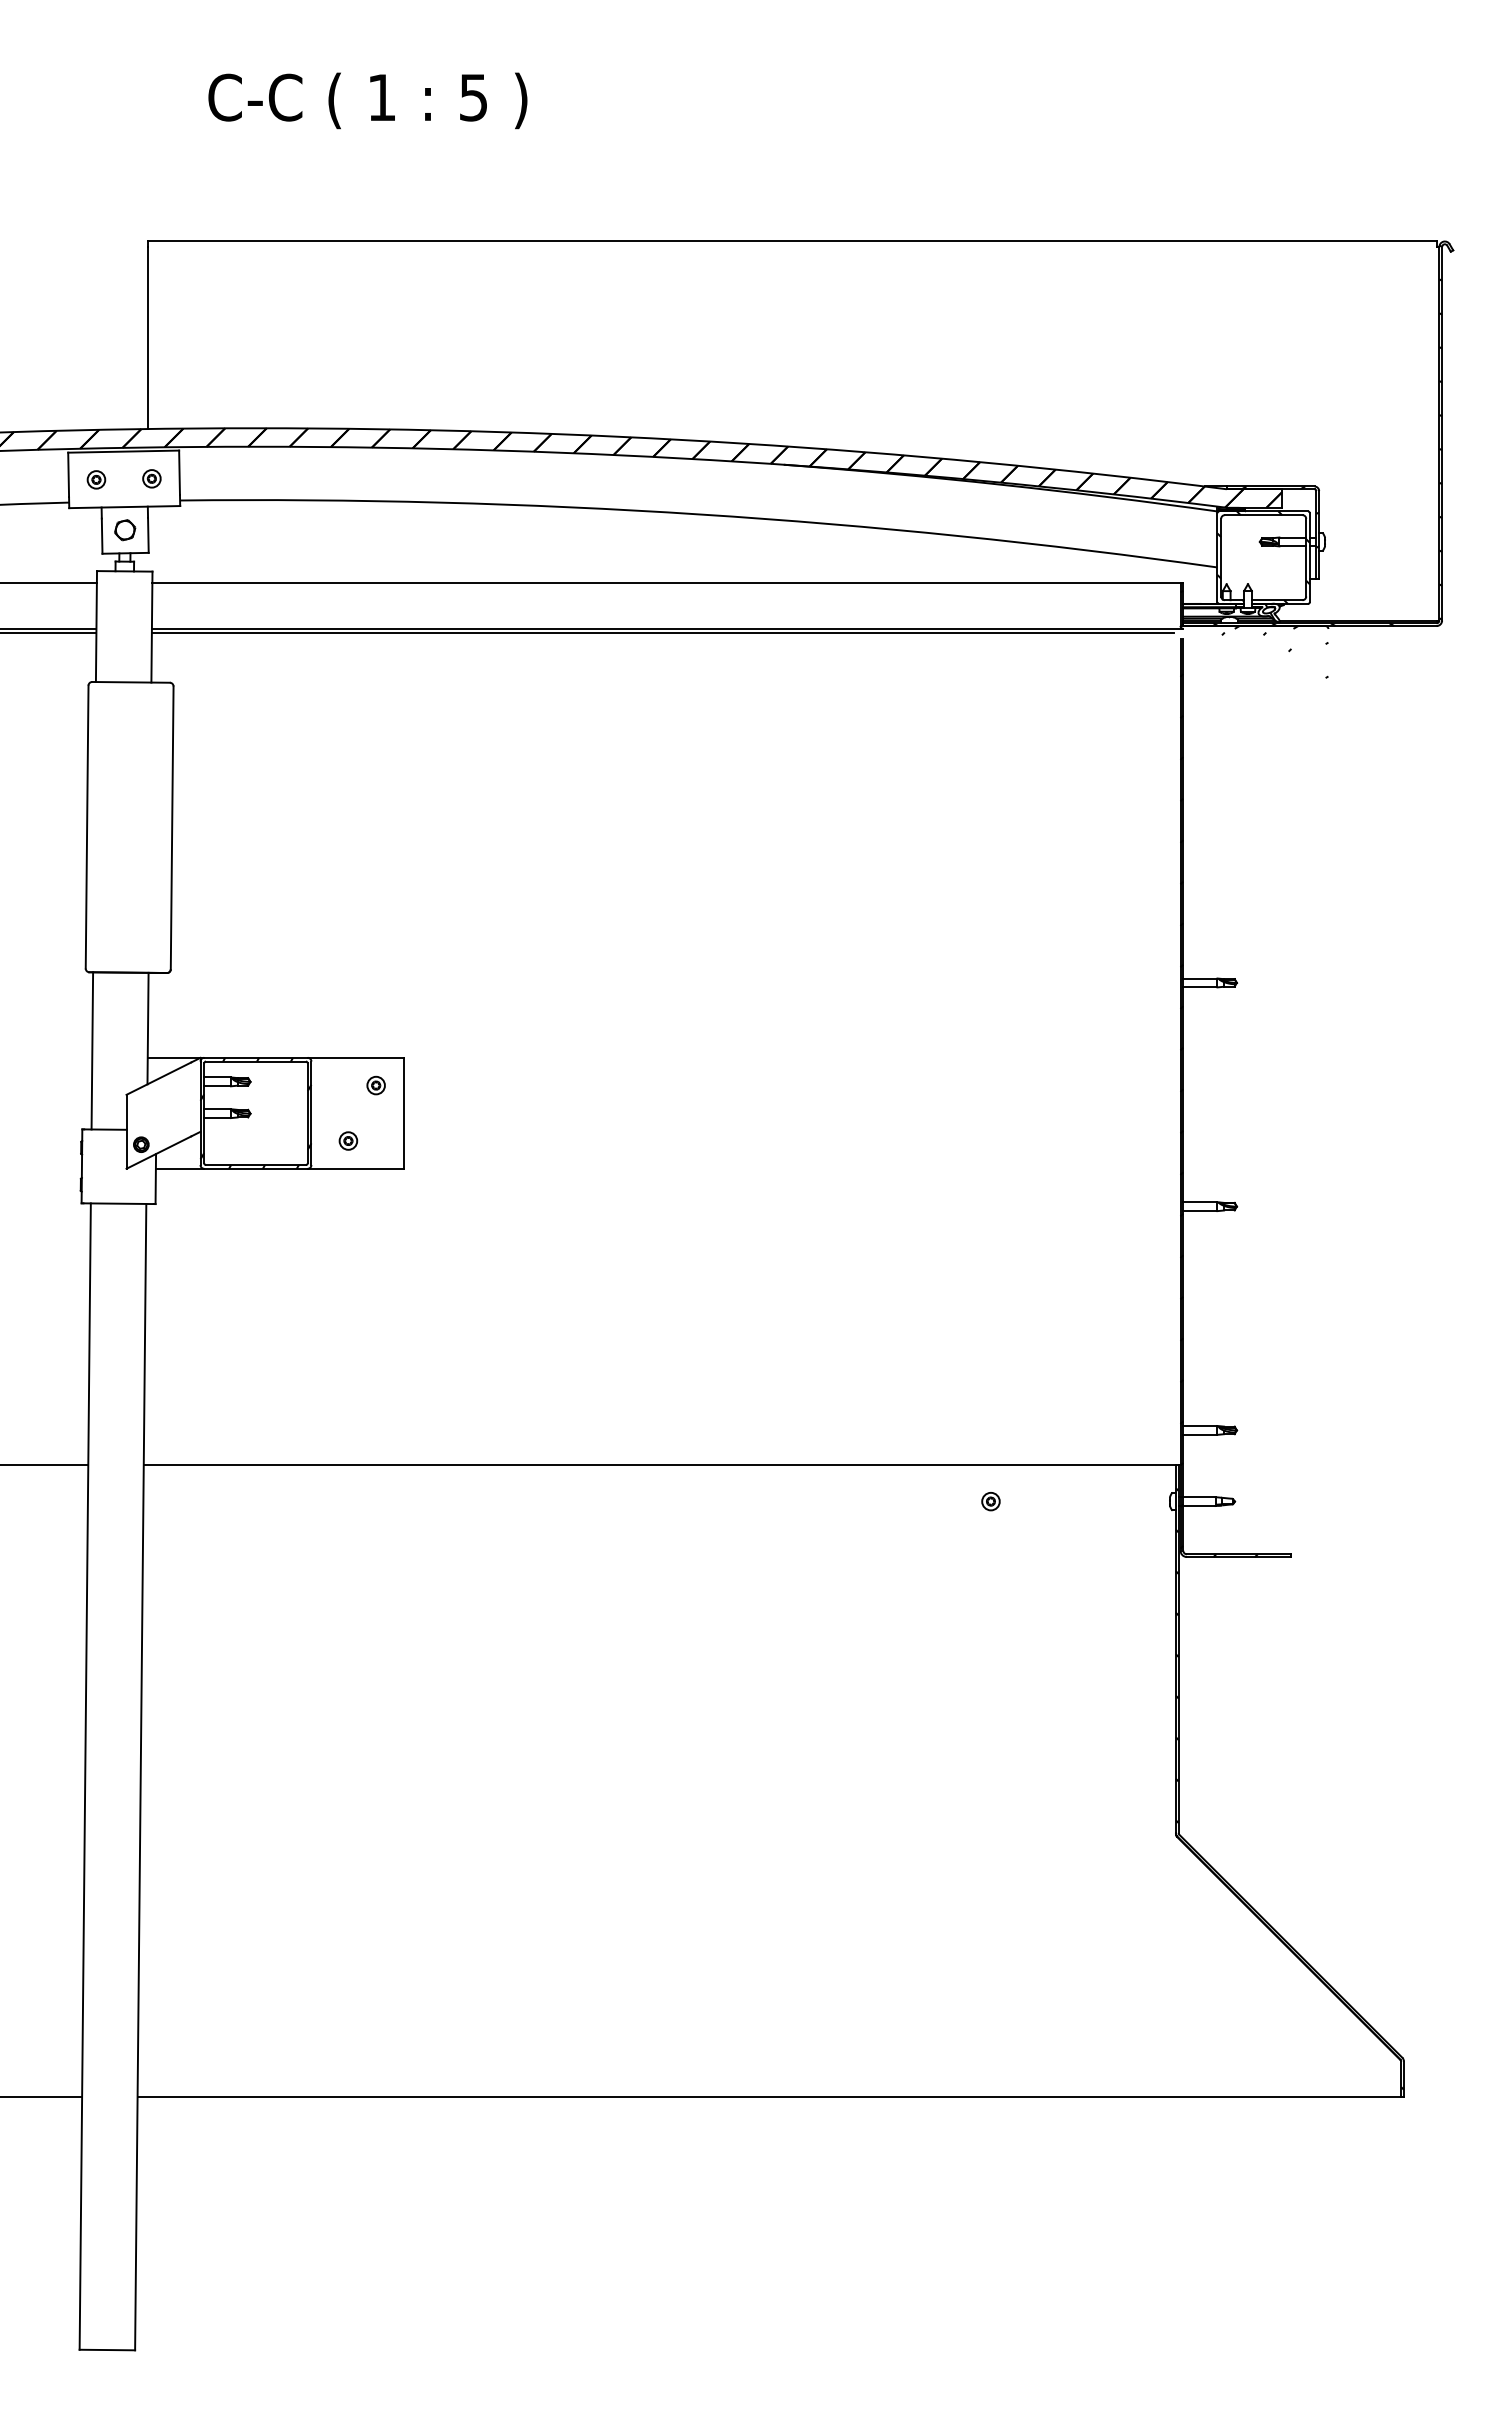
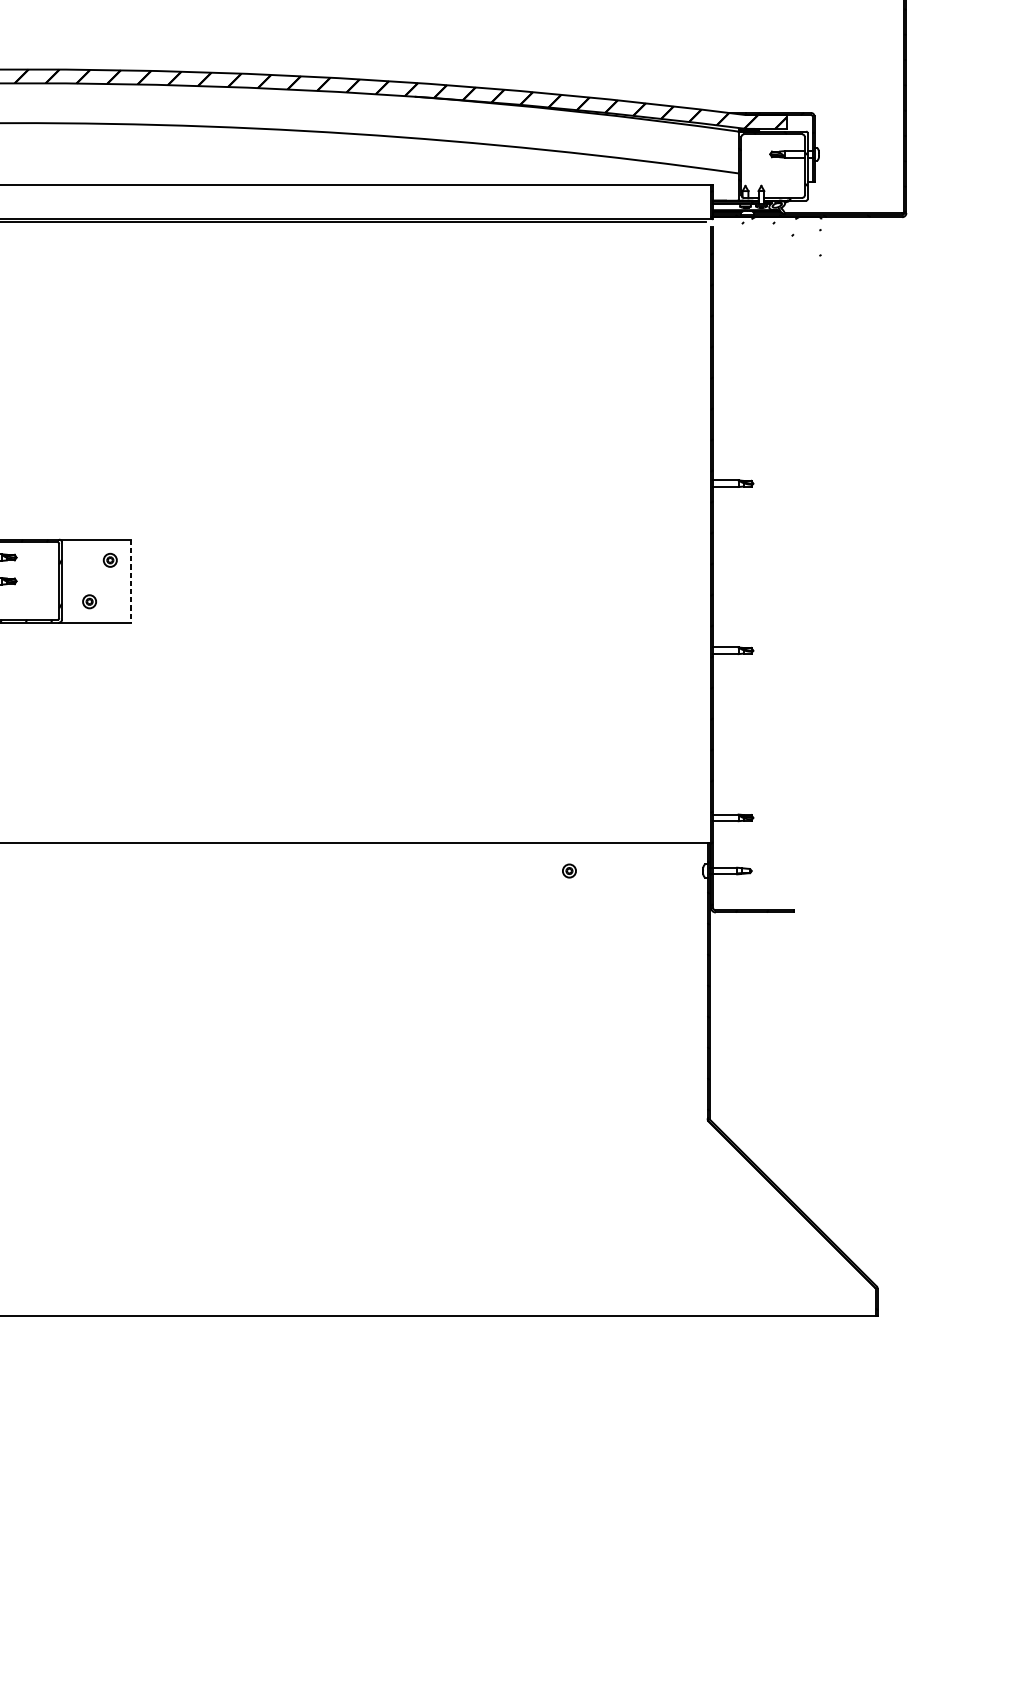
line: (403, 1113) -> (130, 581), solid -> dashed

